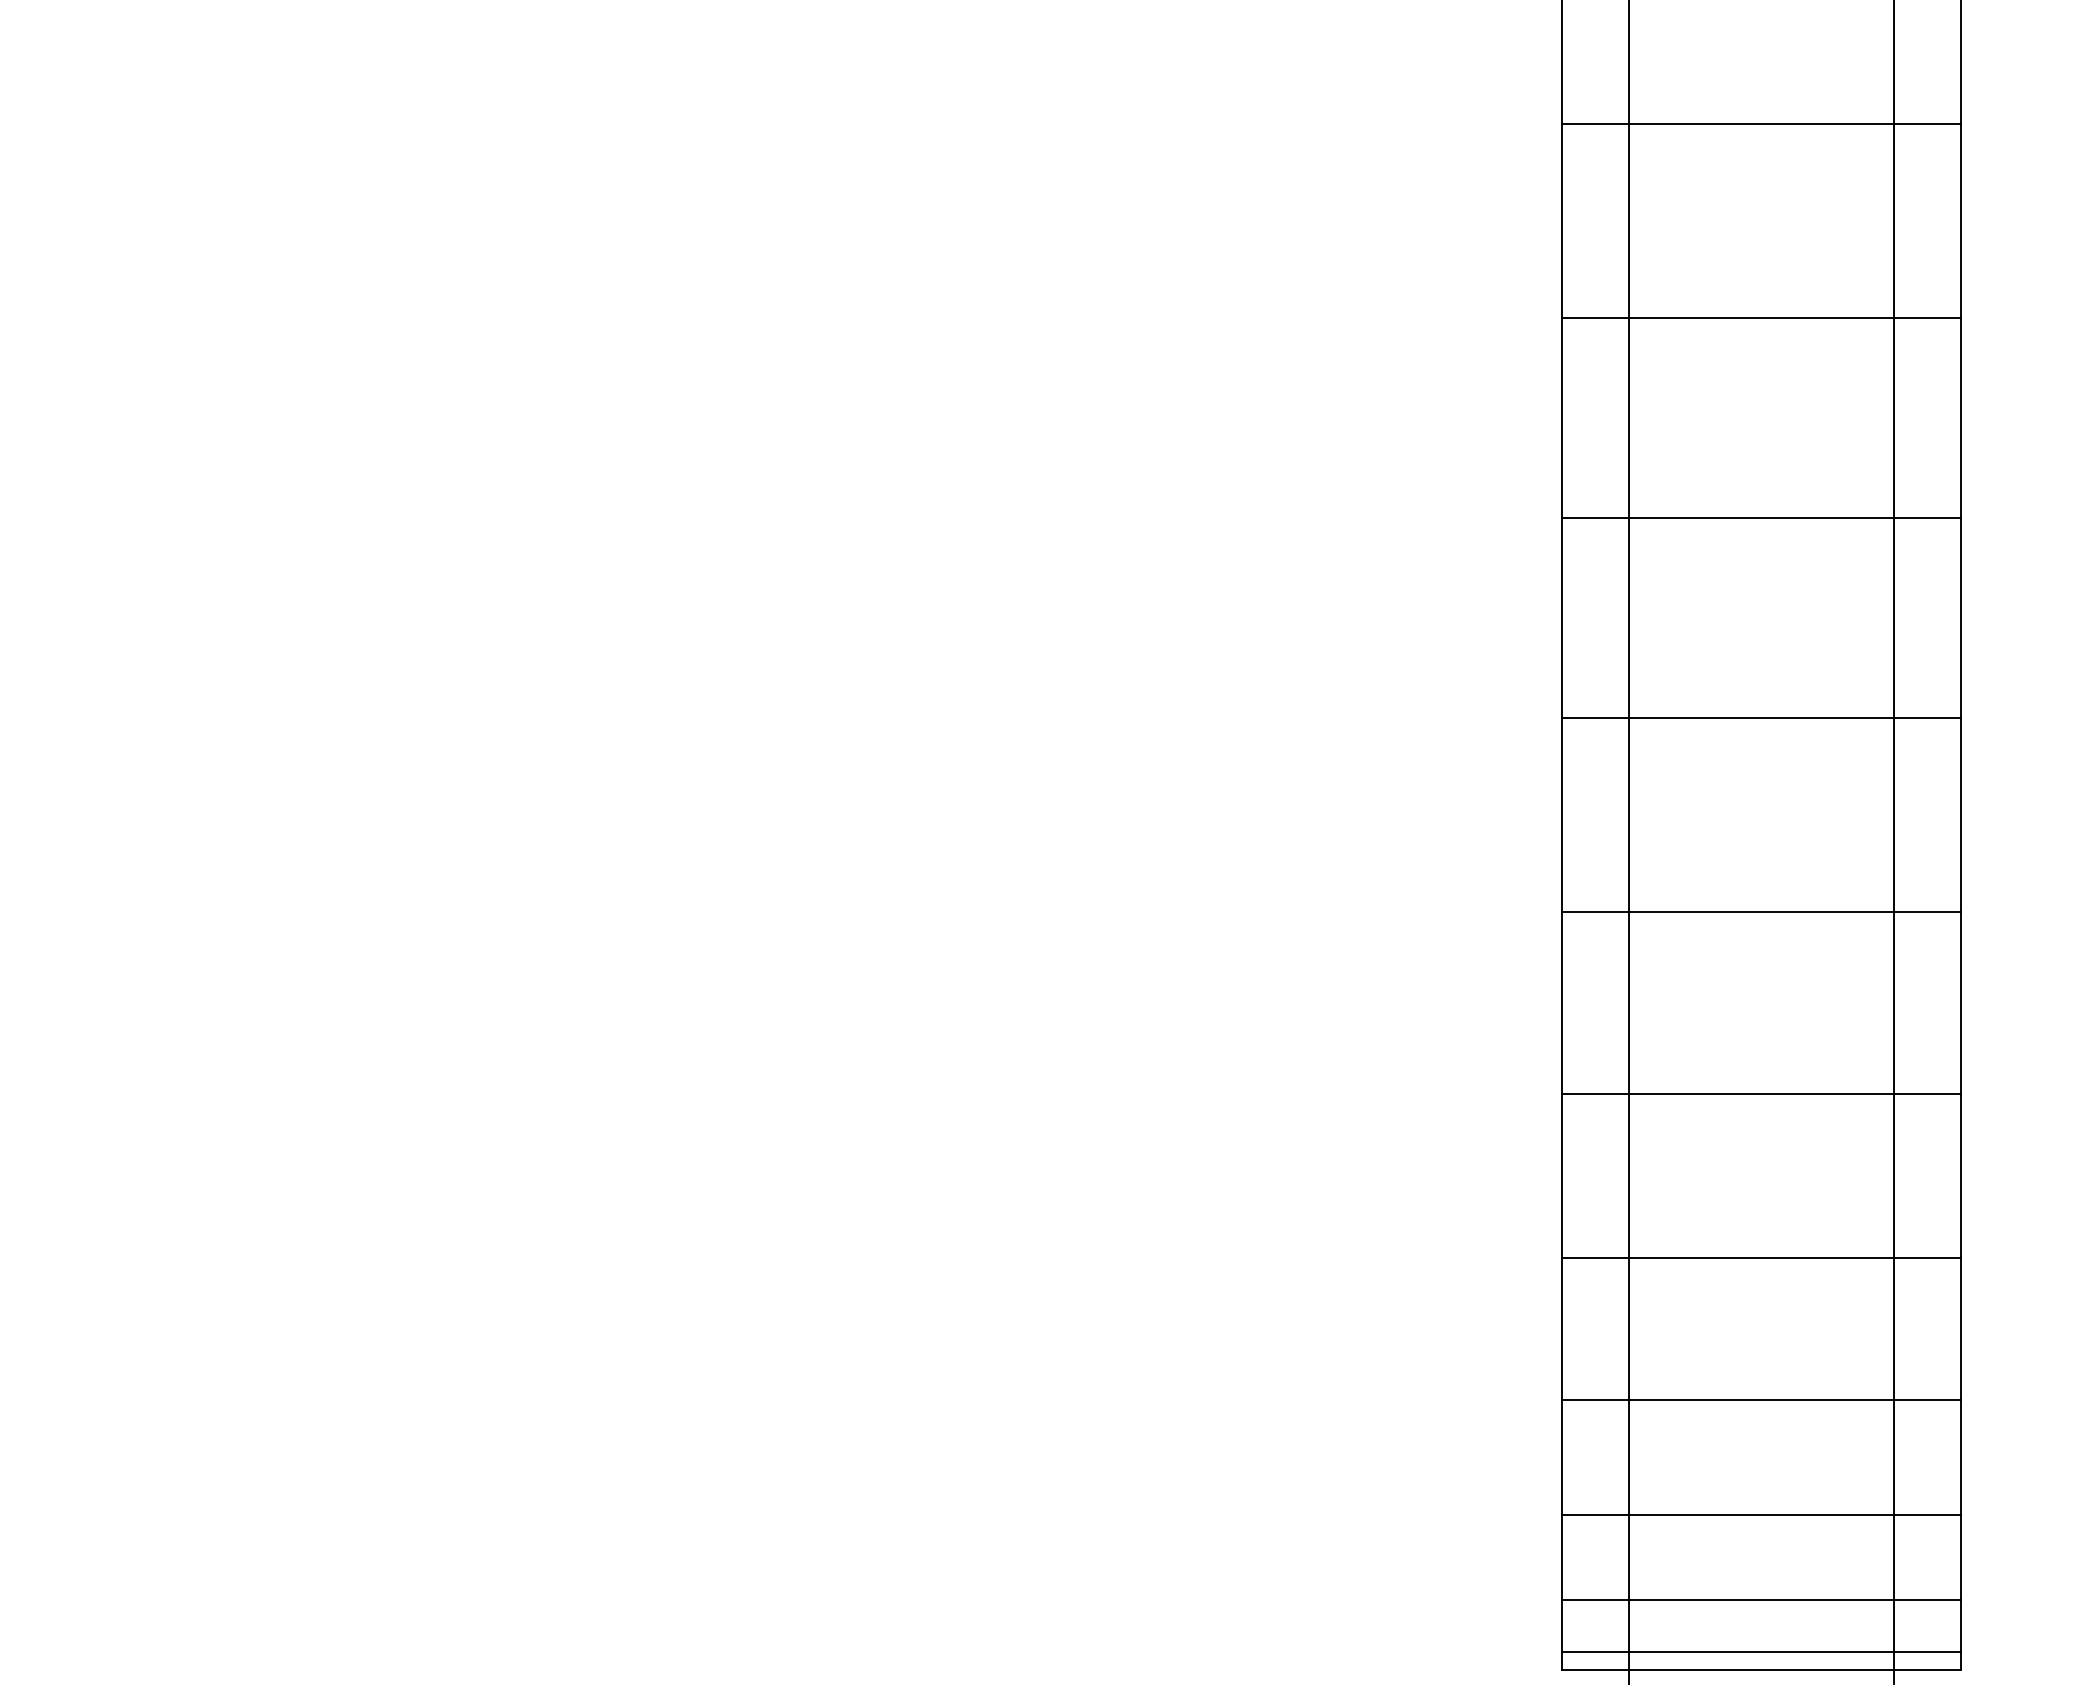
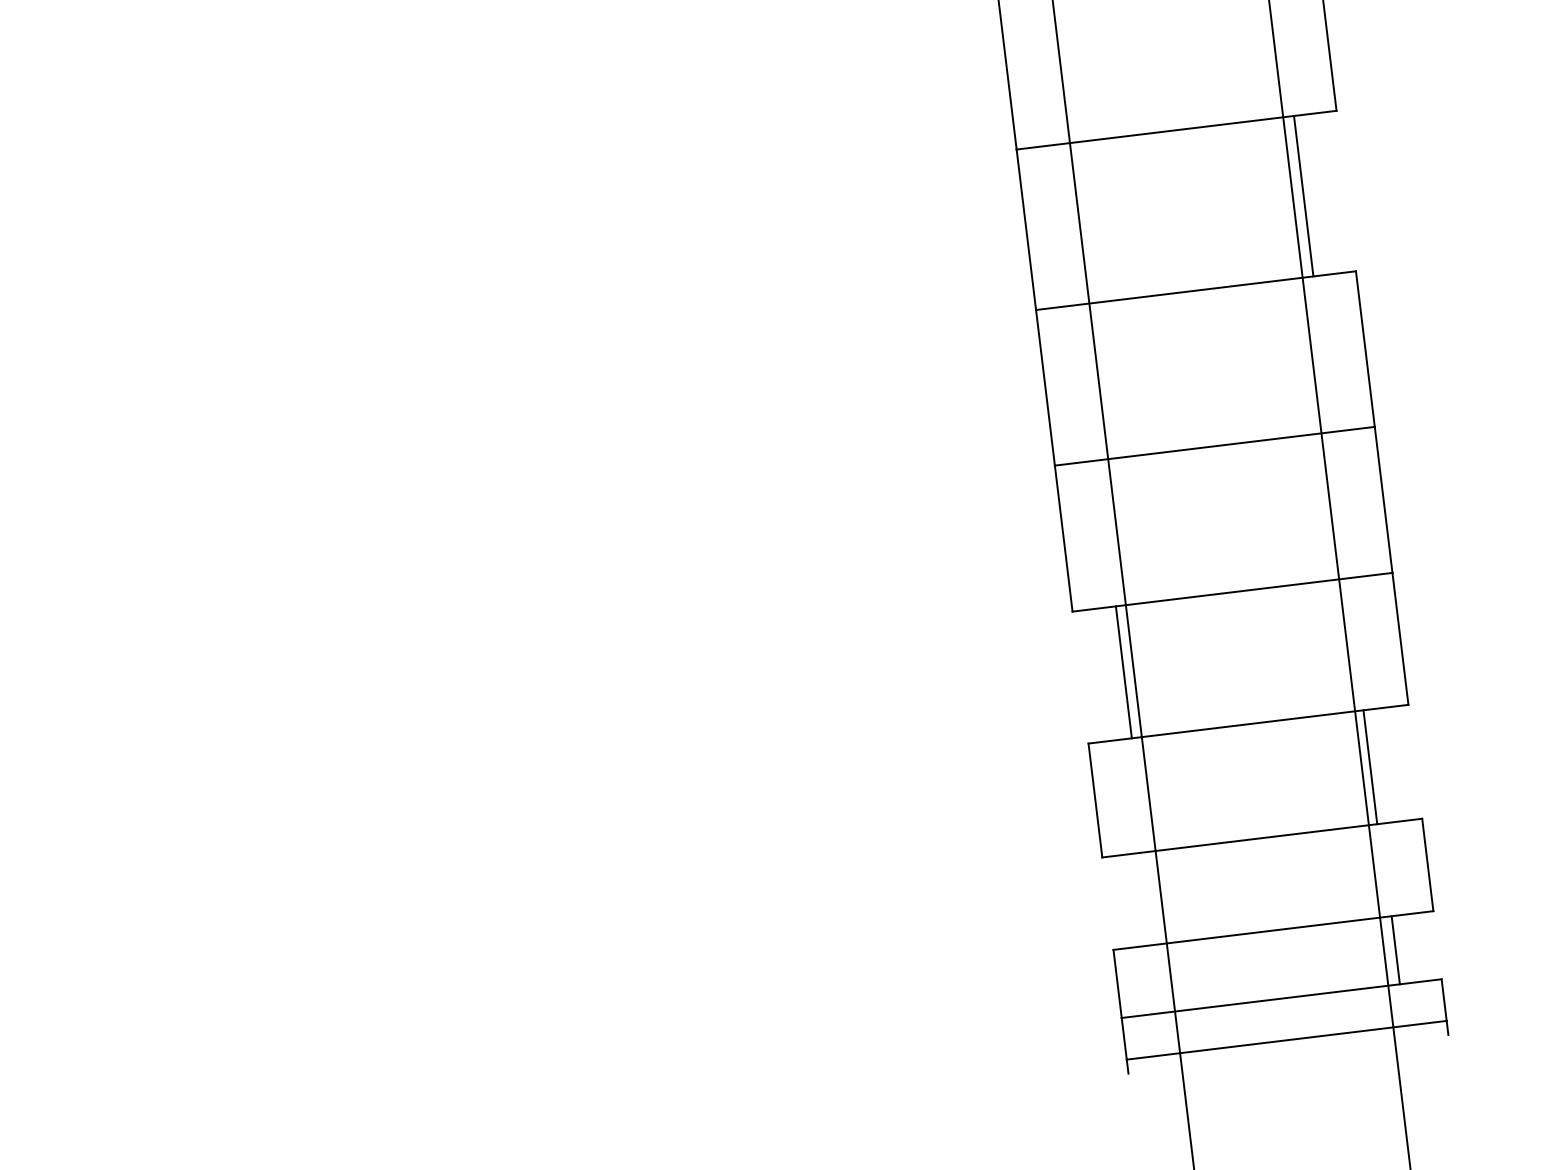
line: (1960, 618) -> (1303, 196), moved
line: (1562, 1175) -> (1123, 671), moved
line: (1960, 1329) -> (1370, 767), moved
line: (1562, 1457) -> (1108, 903), removed
line: (1960, 1557) -> (1395, 950), moved
line: (1761, 1669) -> (1288, 1054), removed

